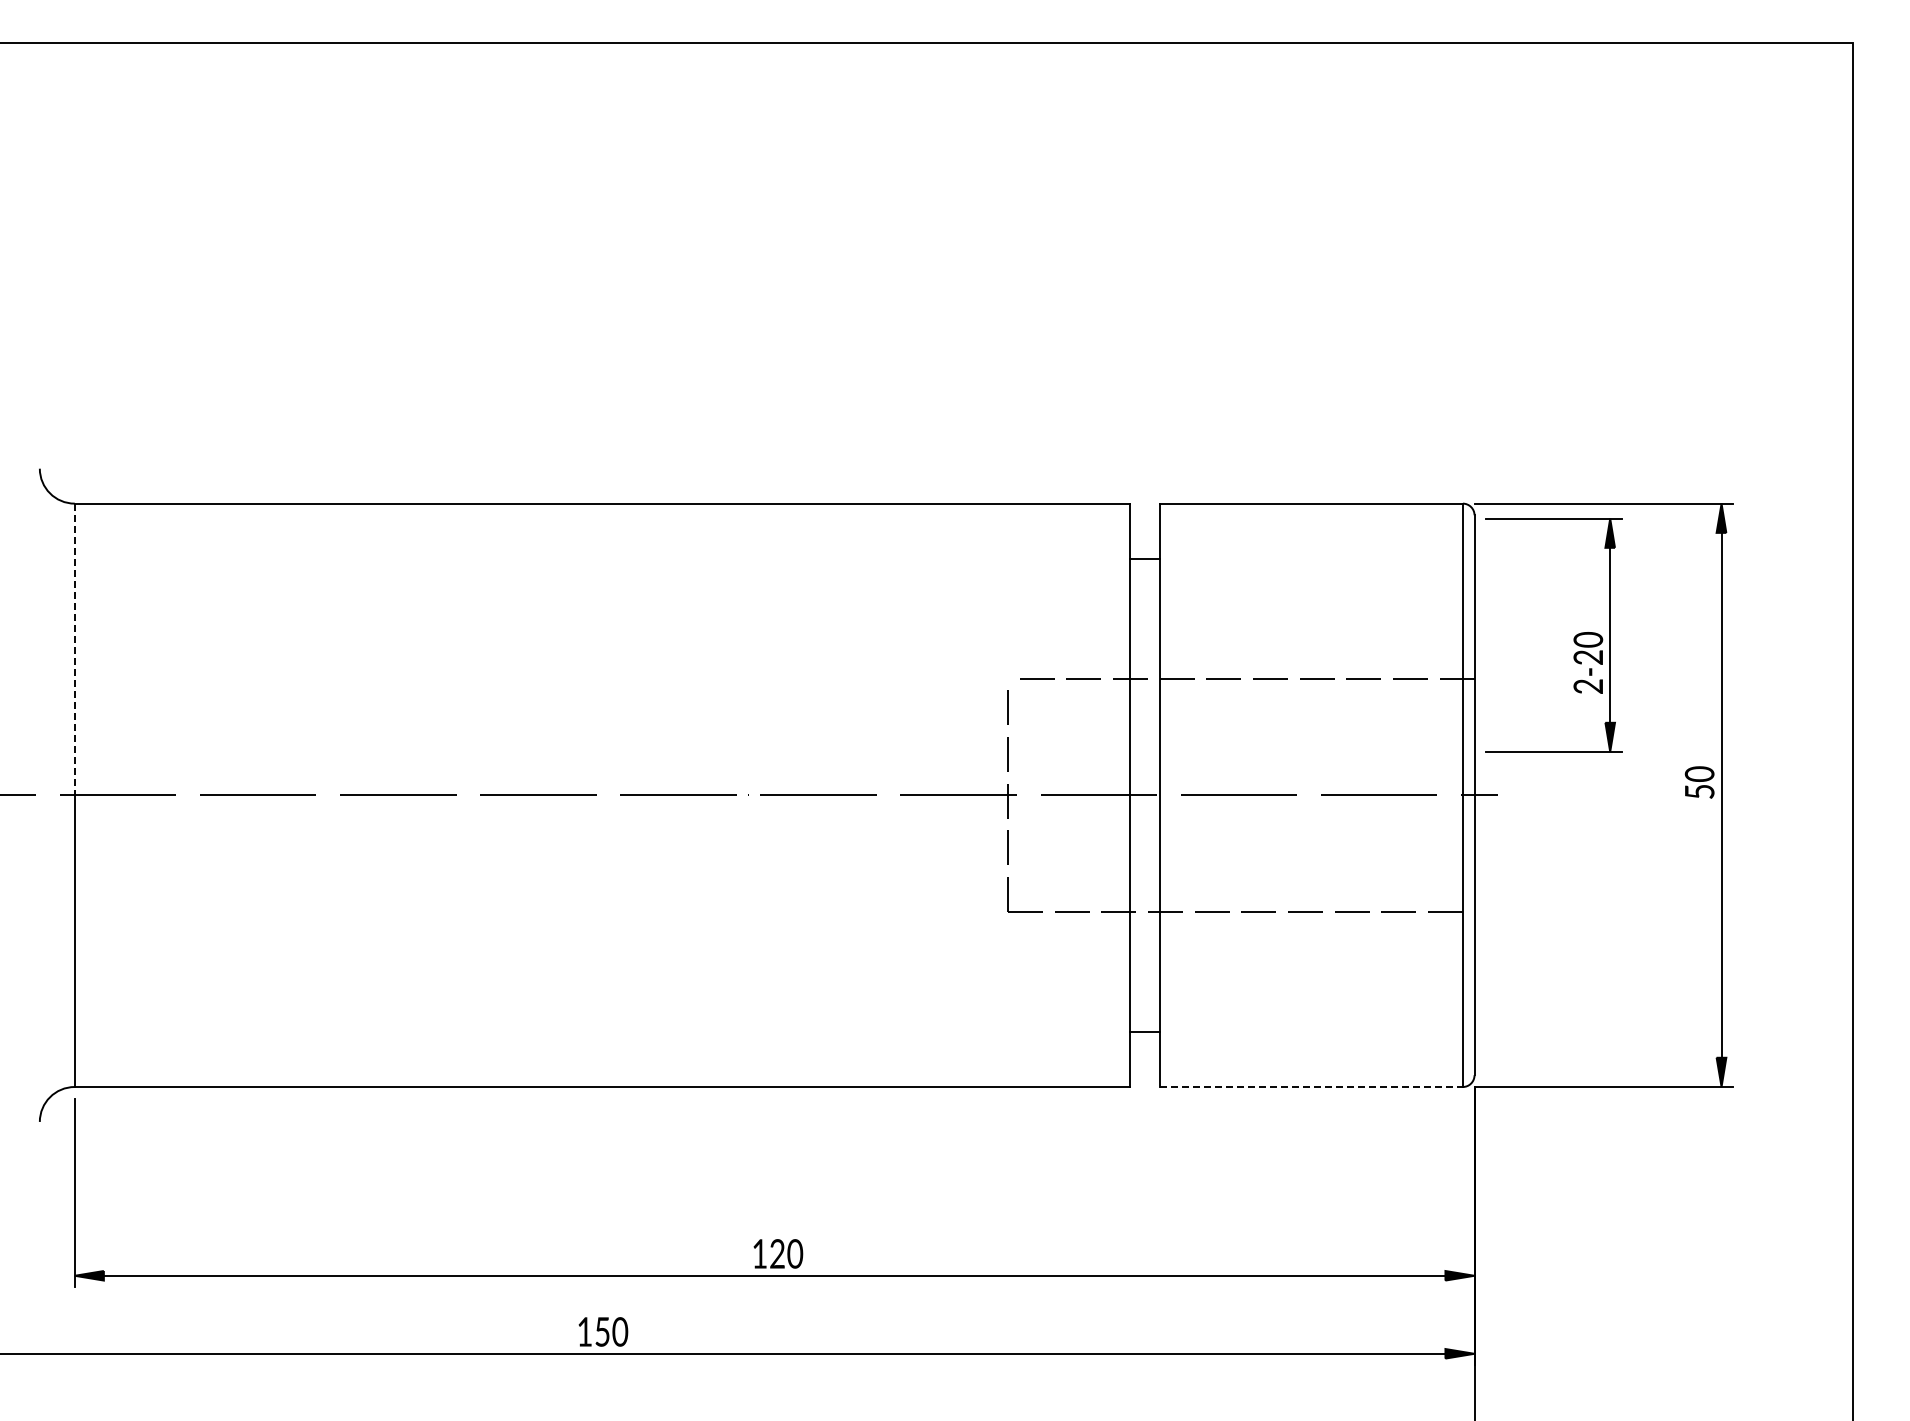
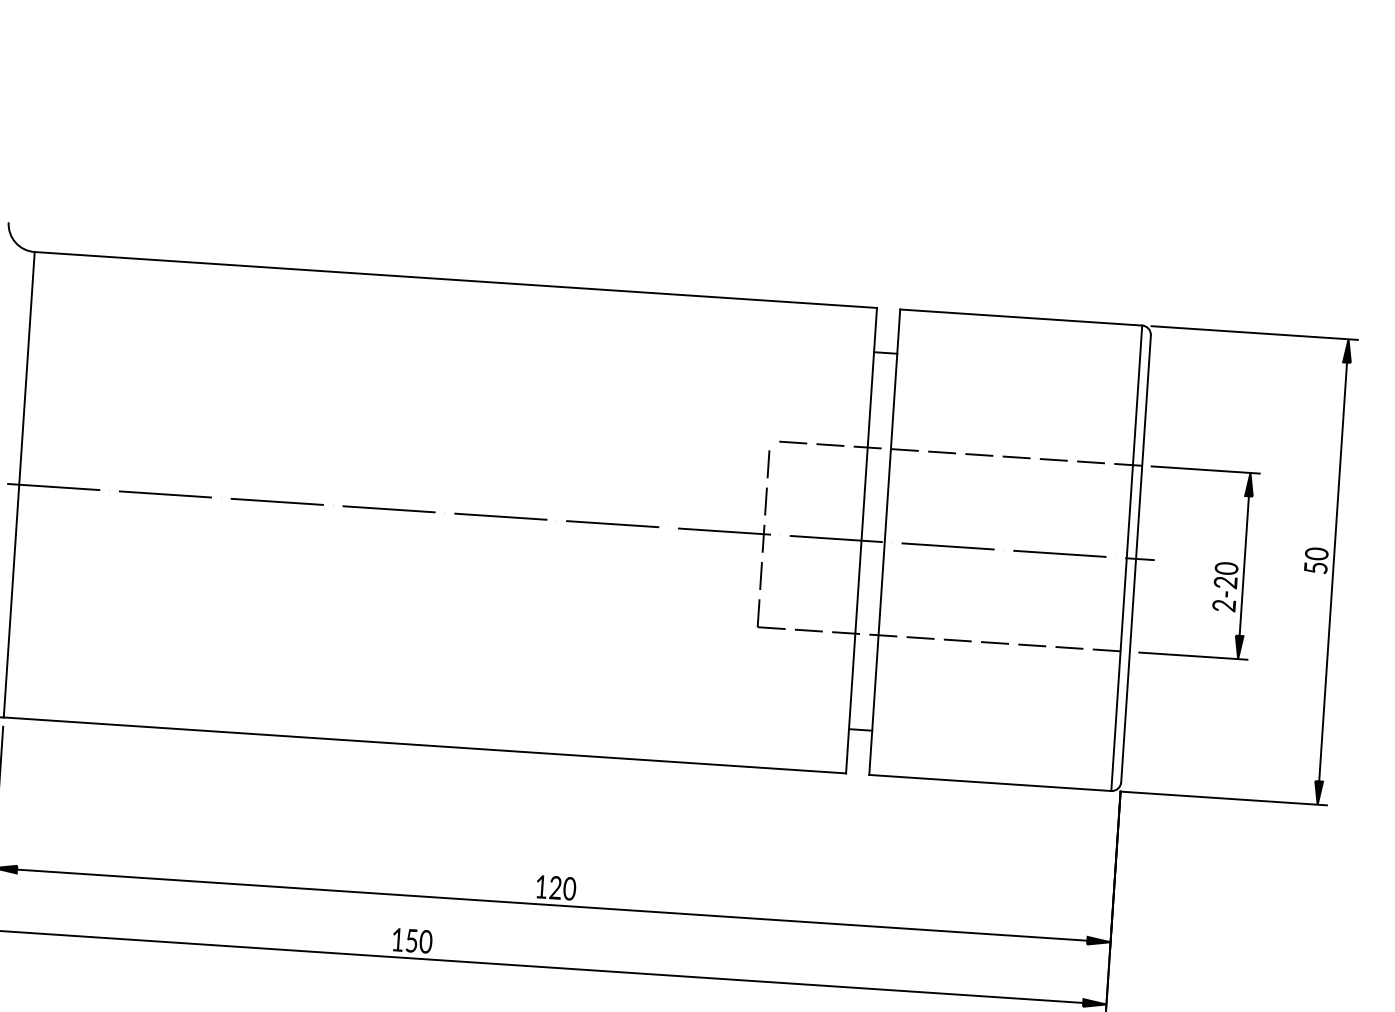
part: (1573, 638) -> (1214, 566), moved
line: (74, 649) -> (26, 368), dashed -> solid
line: (1311, 1087) -> (990, 783), dashed -> solid

